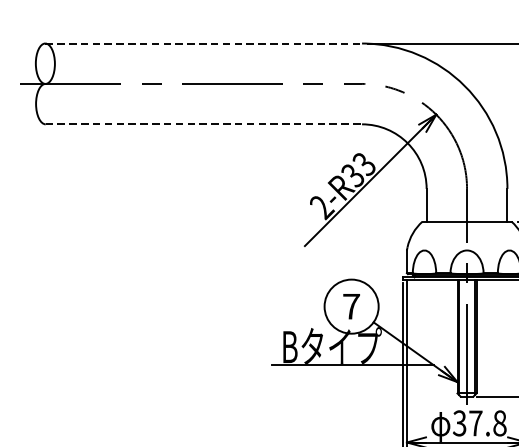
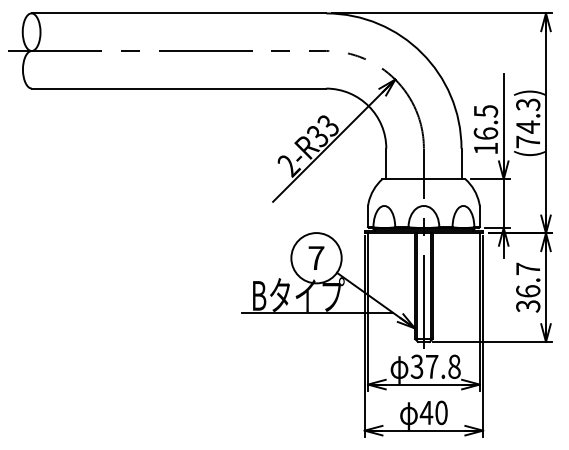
line: (204, 43) -> (179, 13), dashed -> solid
line: (204, 124) -> (179, 88), dashed -> solid

